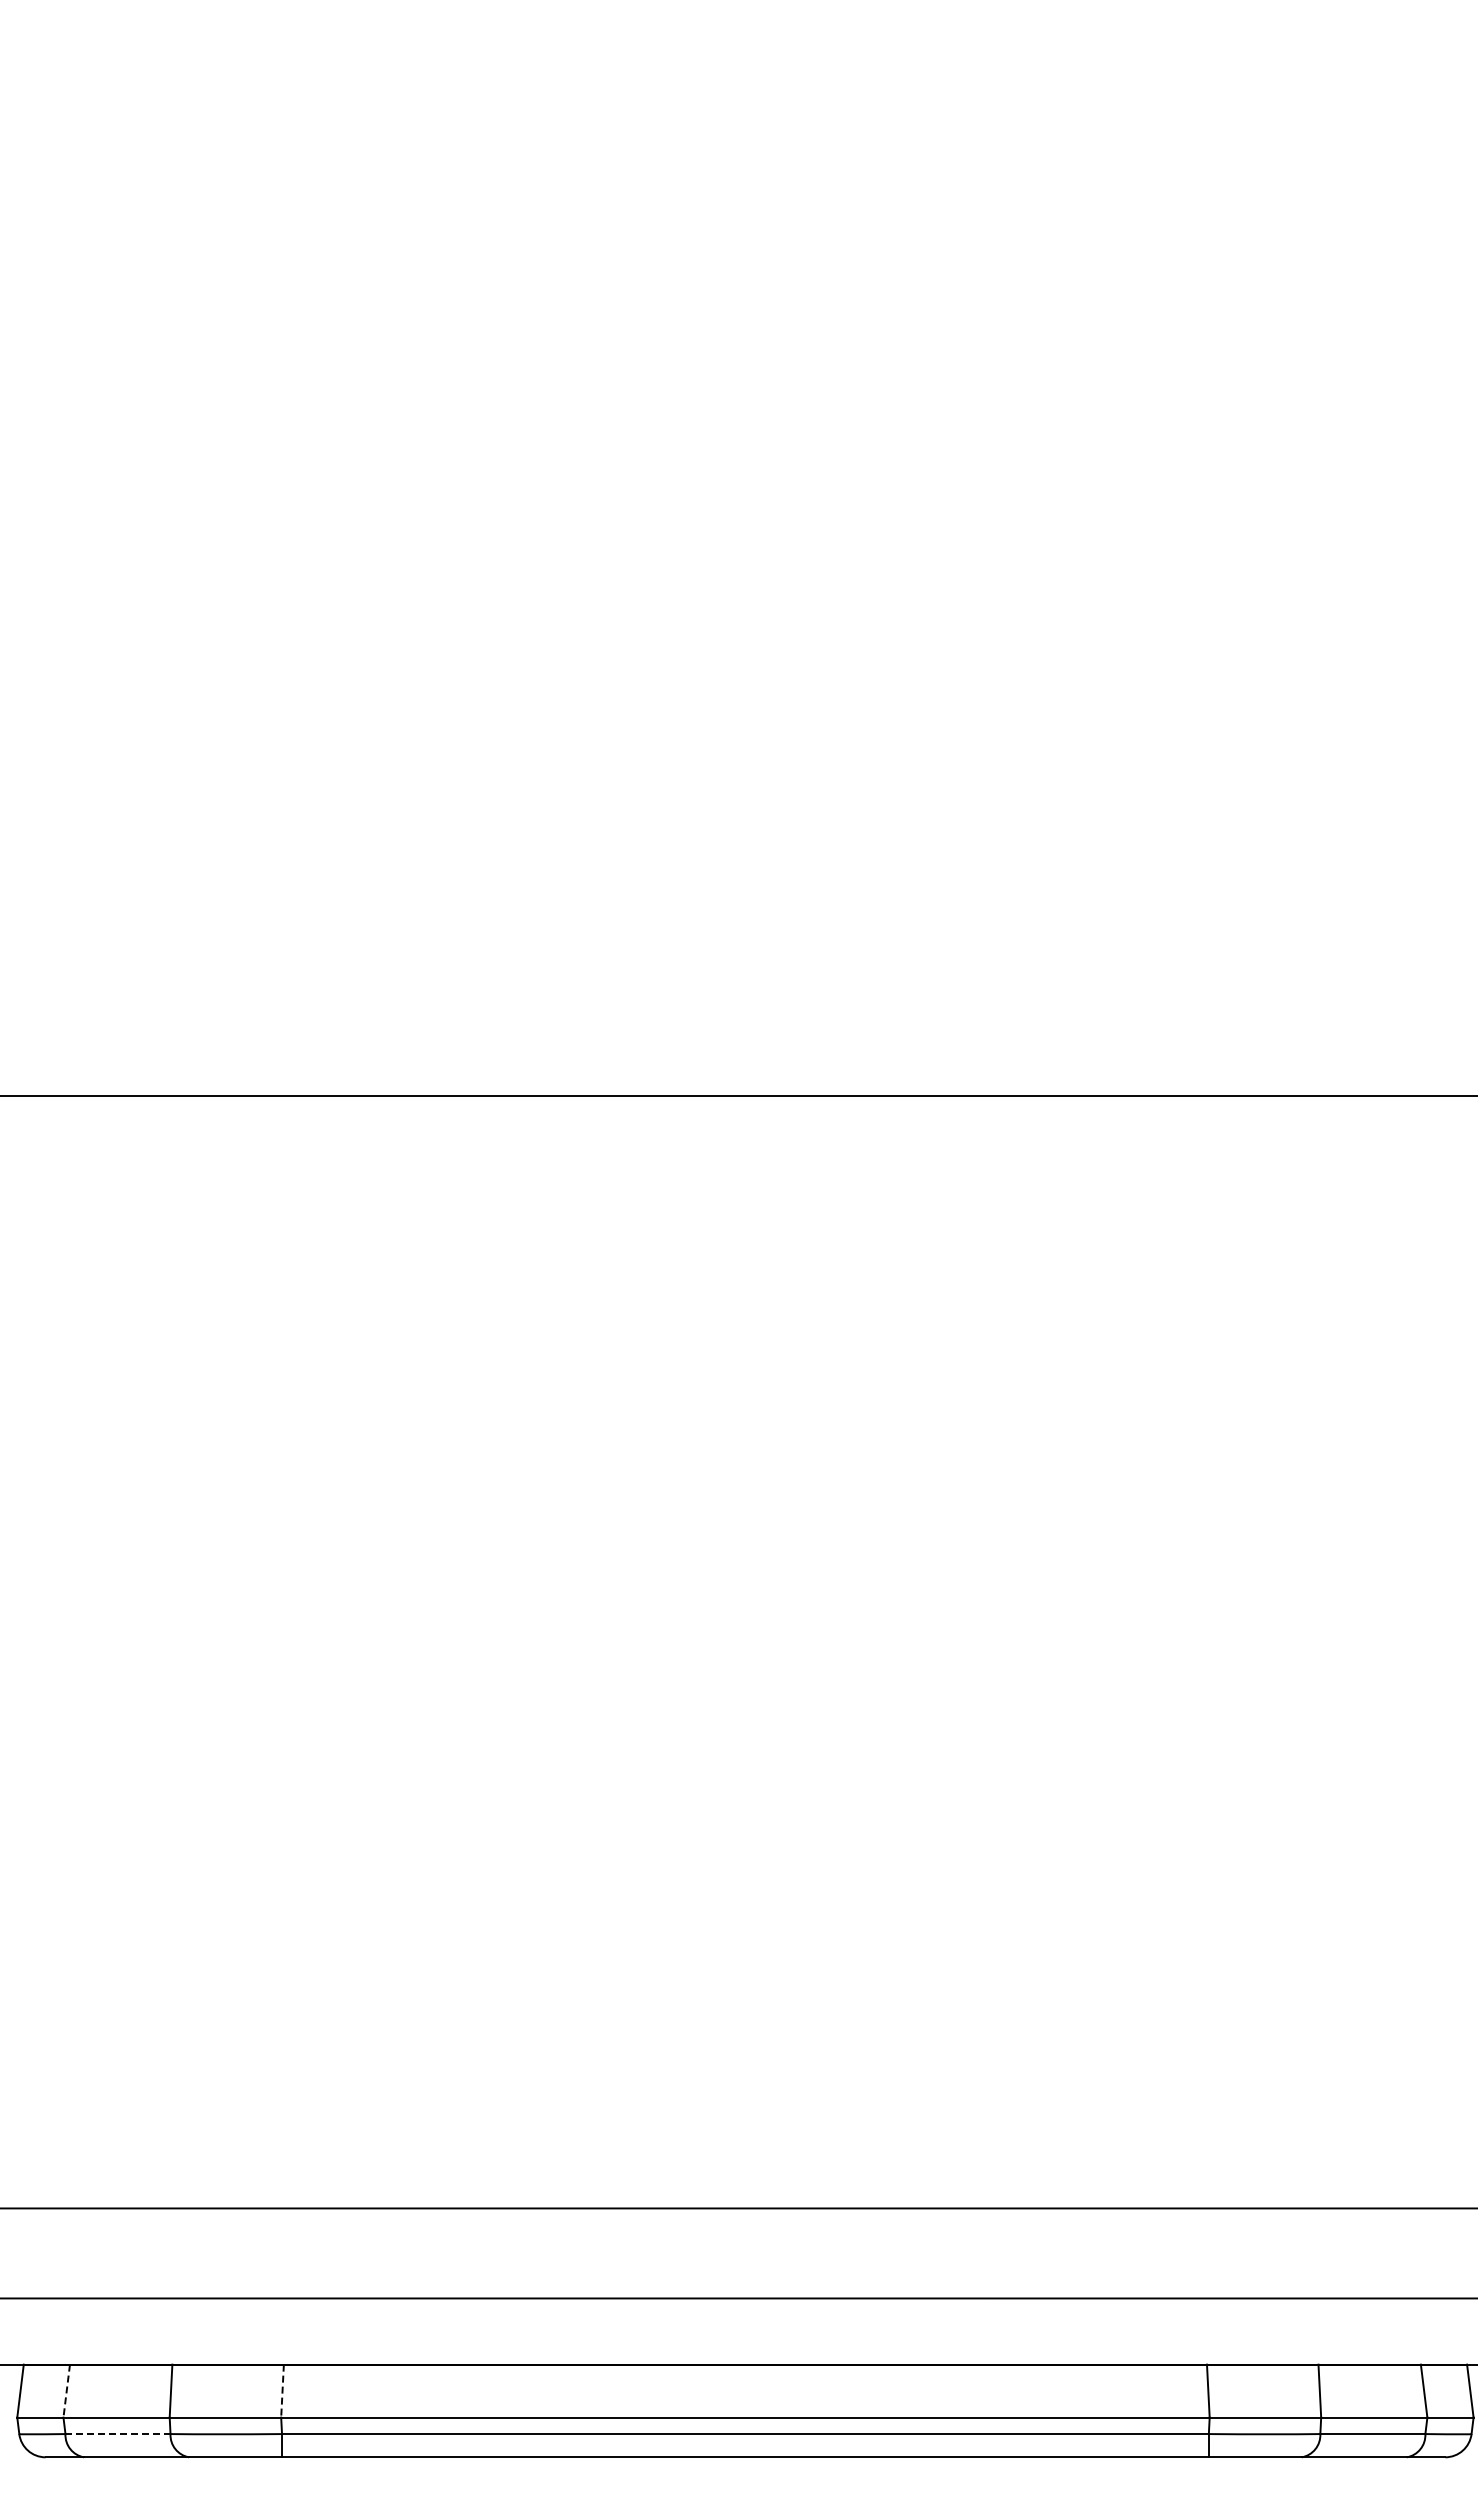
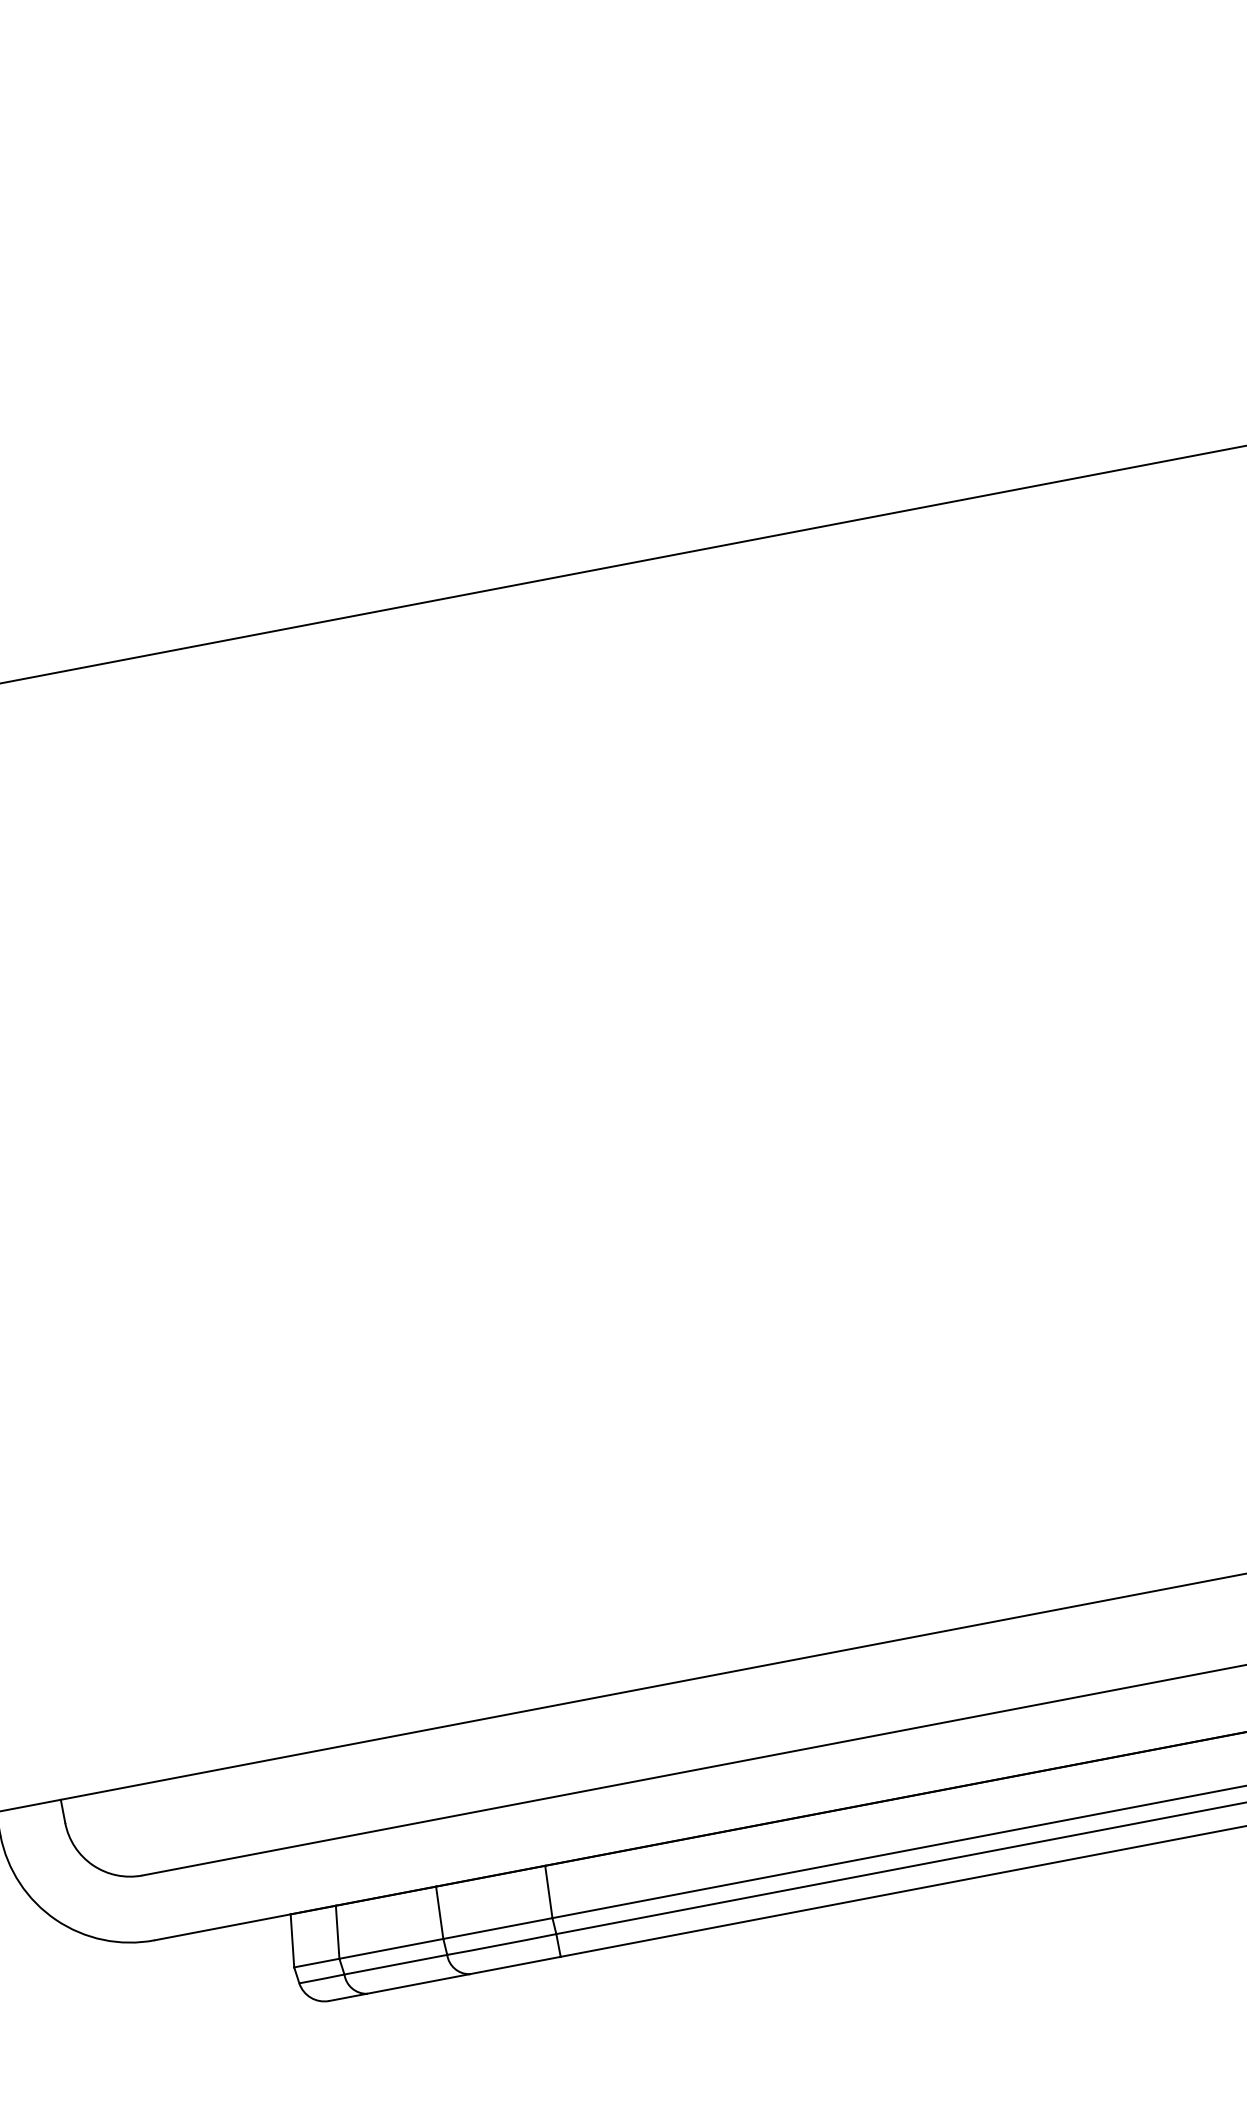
line: (66, 2391) -> (337, 1932), dashed -> solid
line: (282, 2391) -> (548, 1892), dashed -> solid
line: (118, 2434) -> (396, 1965), dashed -> solid

